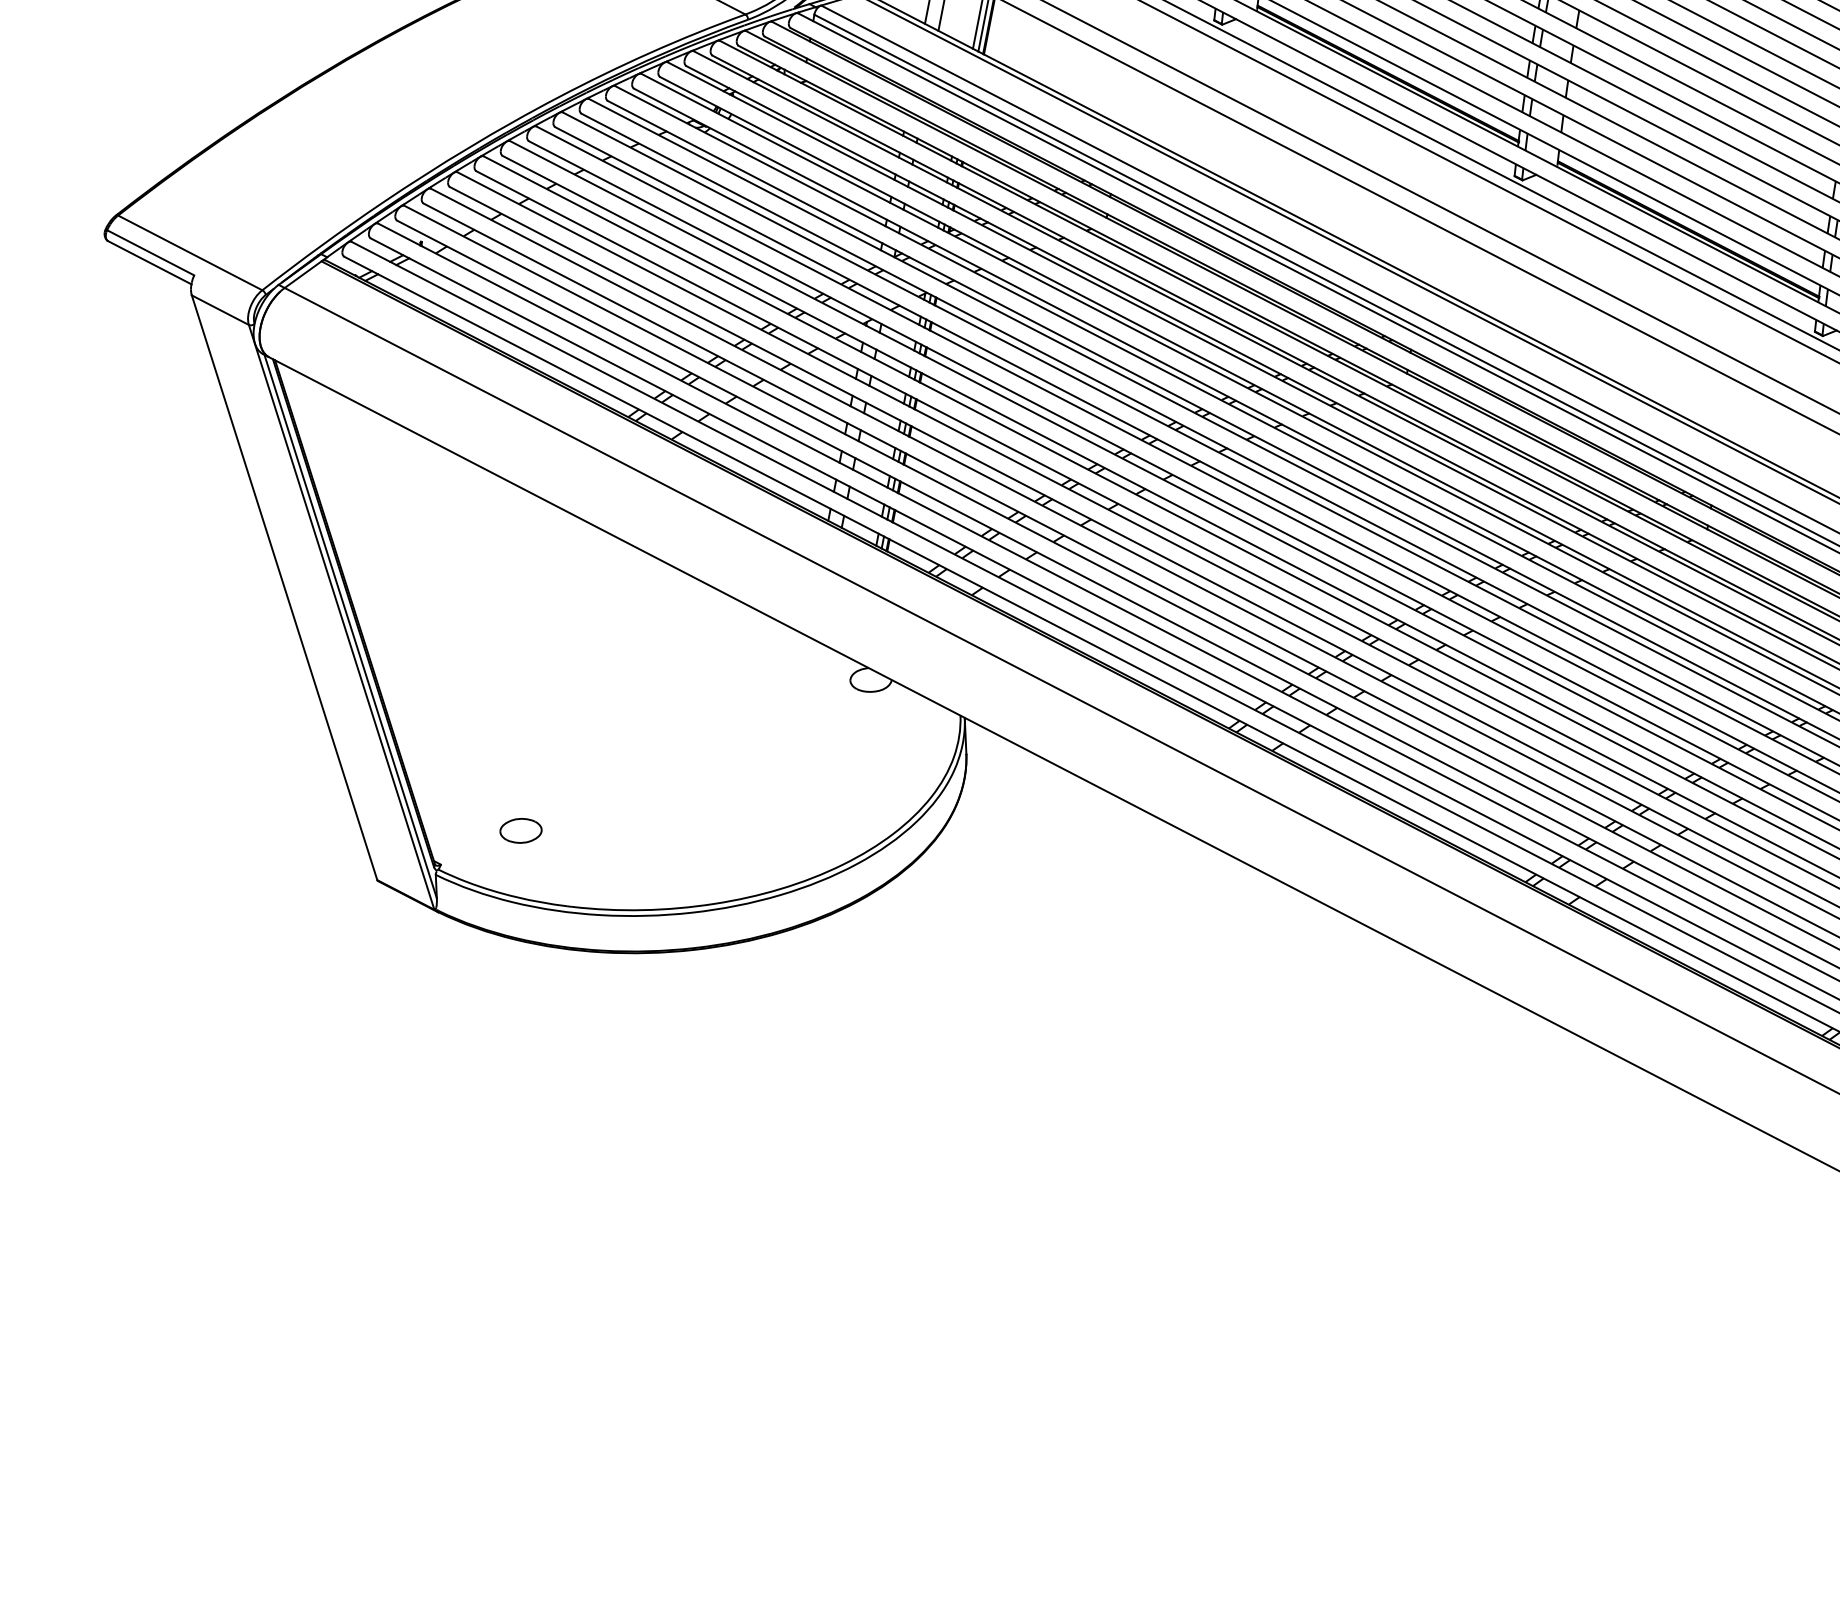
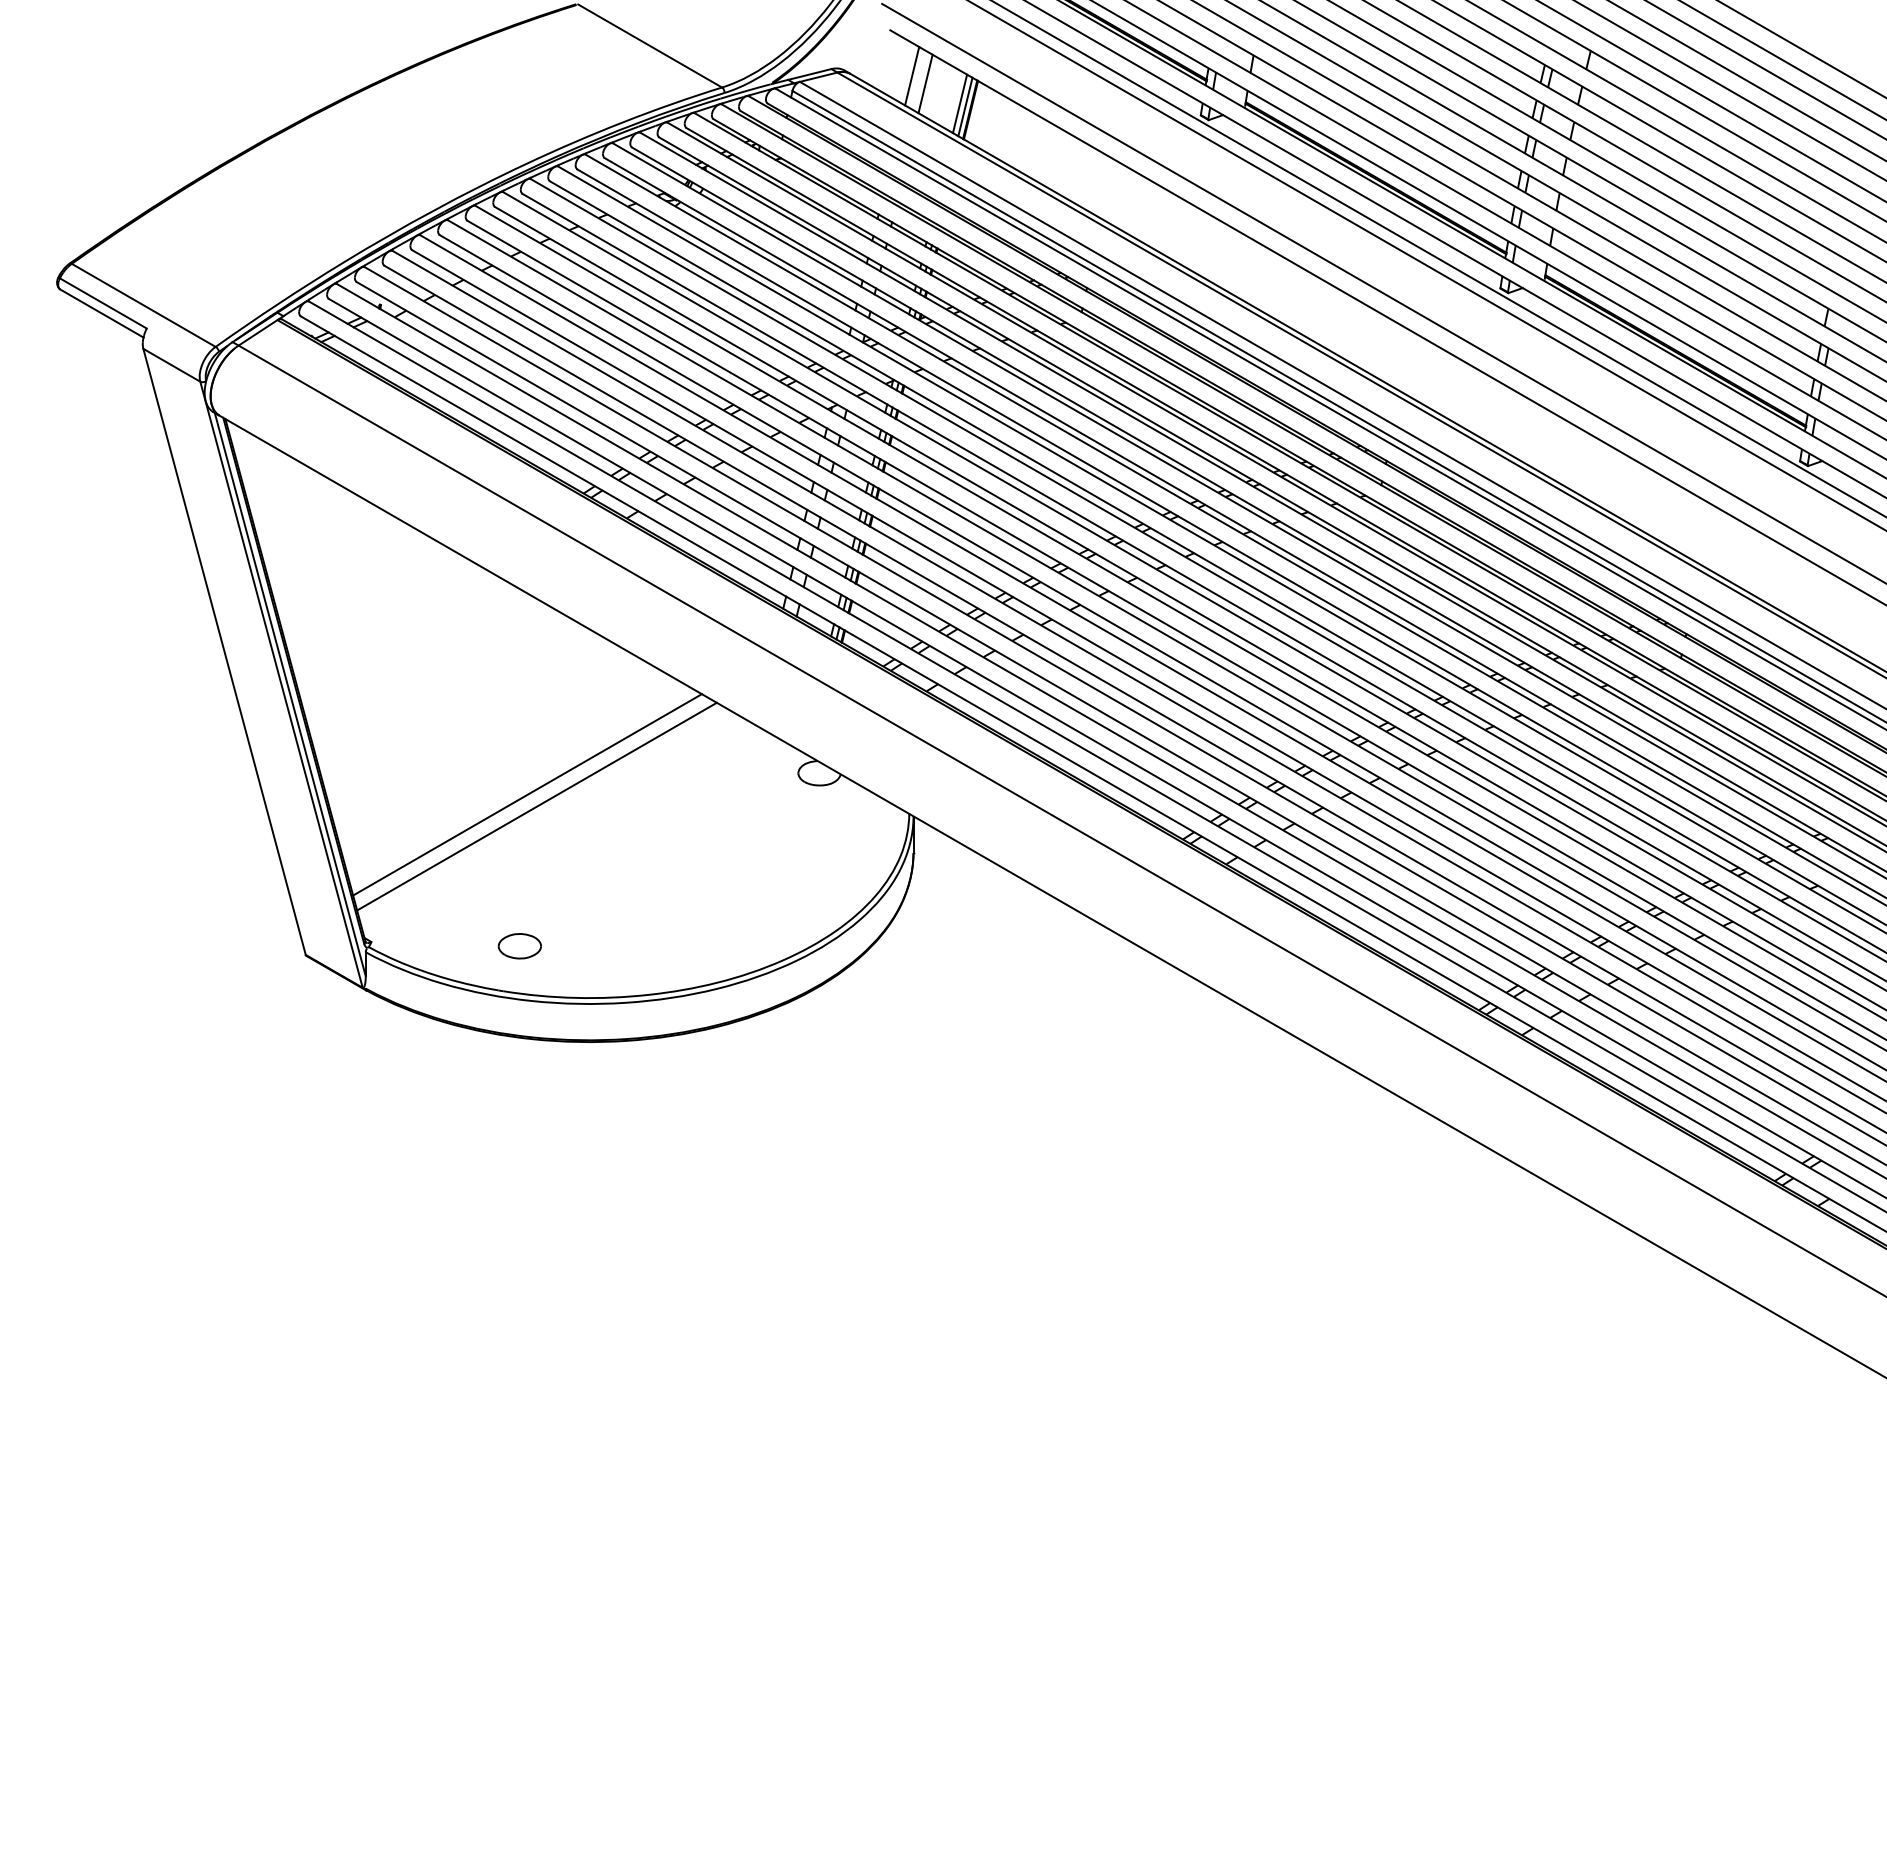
line: (586, 713) -> (527, 794), added
line: (596, 724) -> (536, 806), added
part: (520, 831) -> (519, 946), moved

